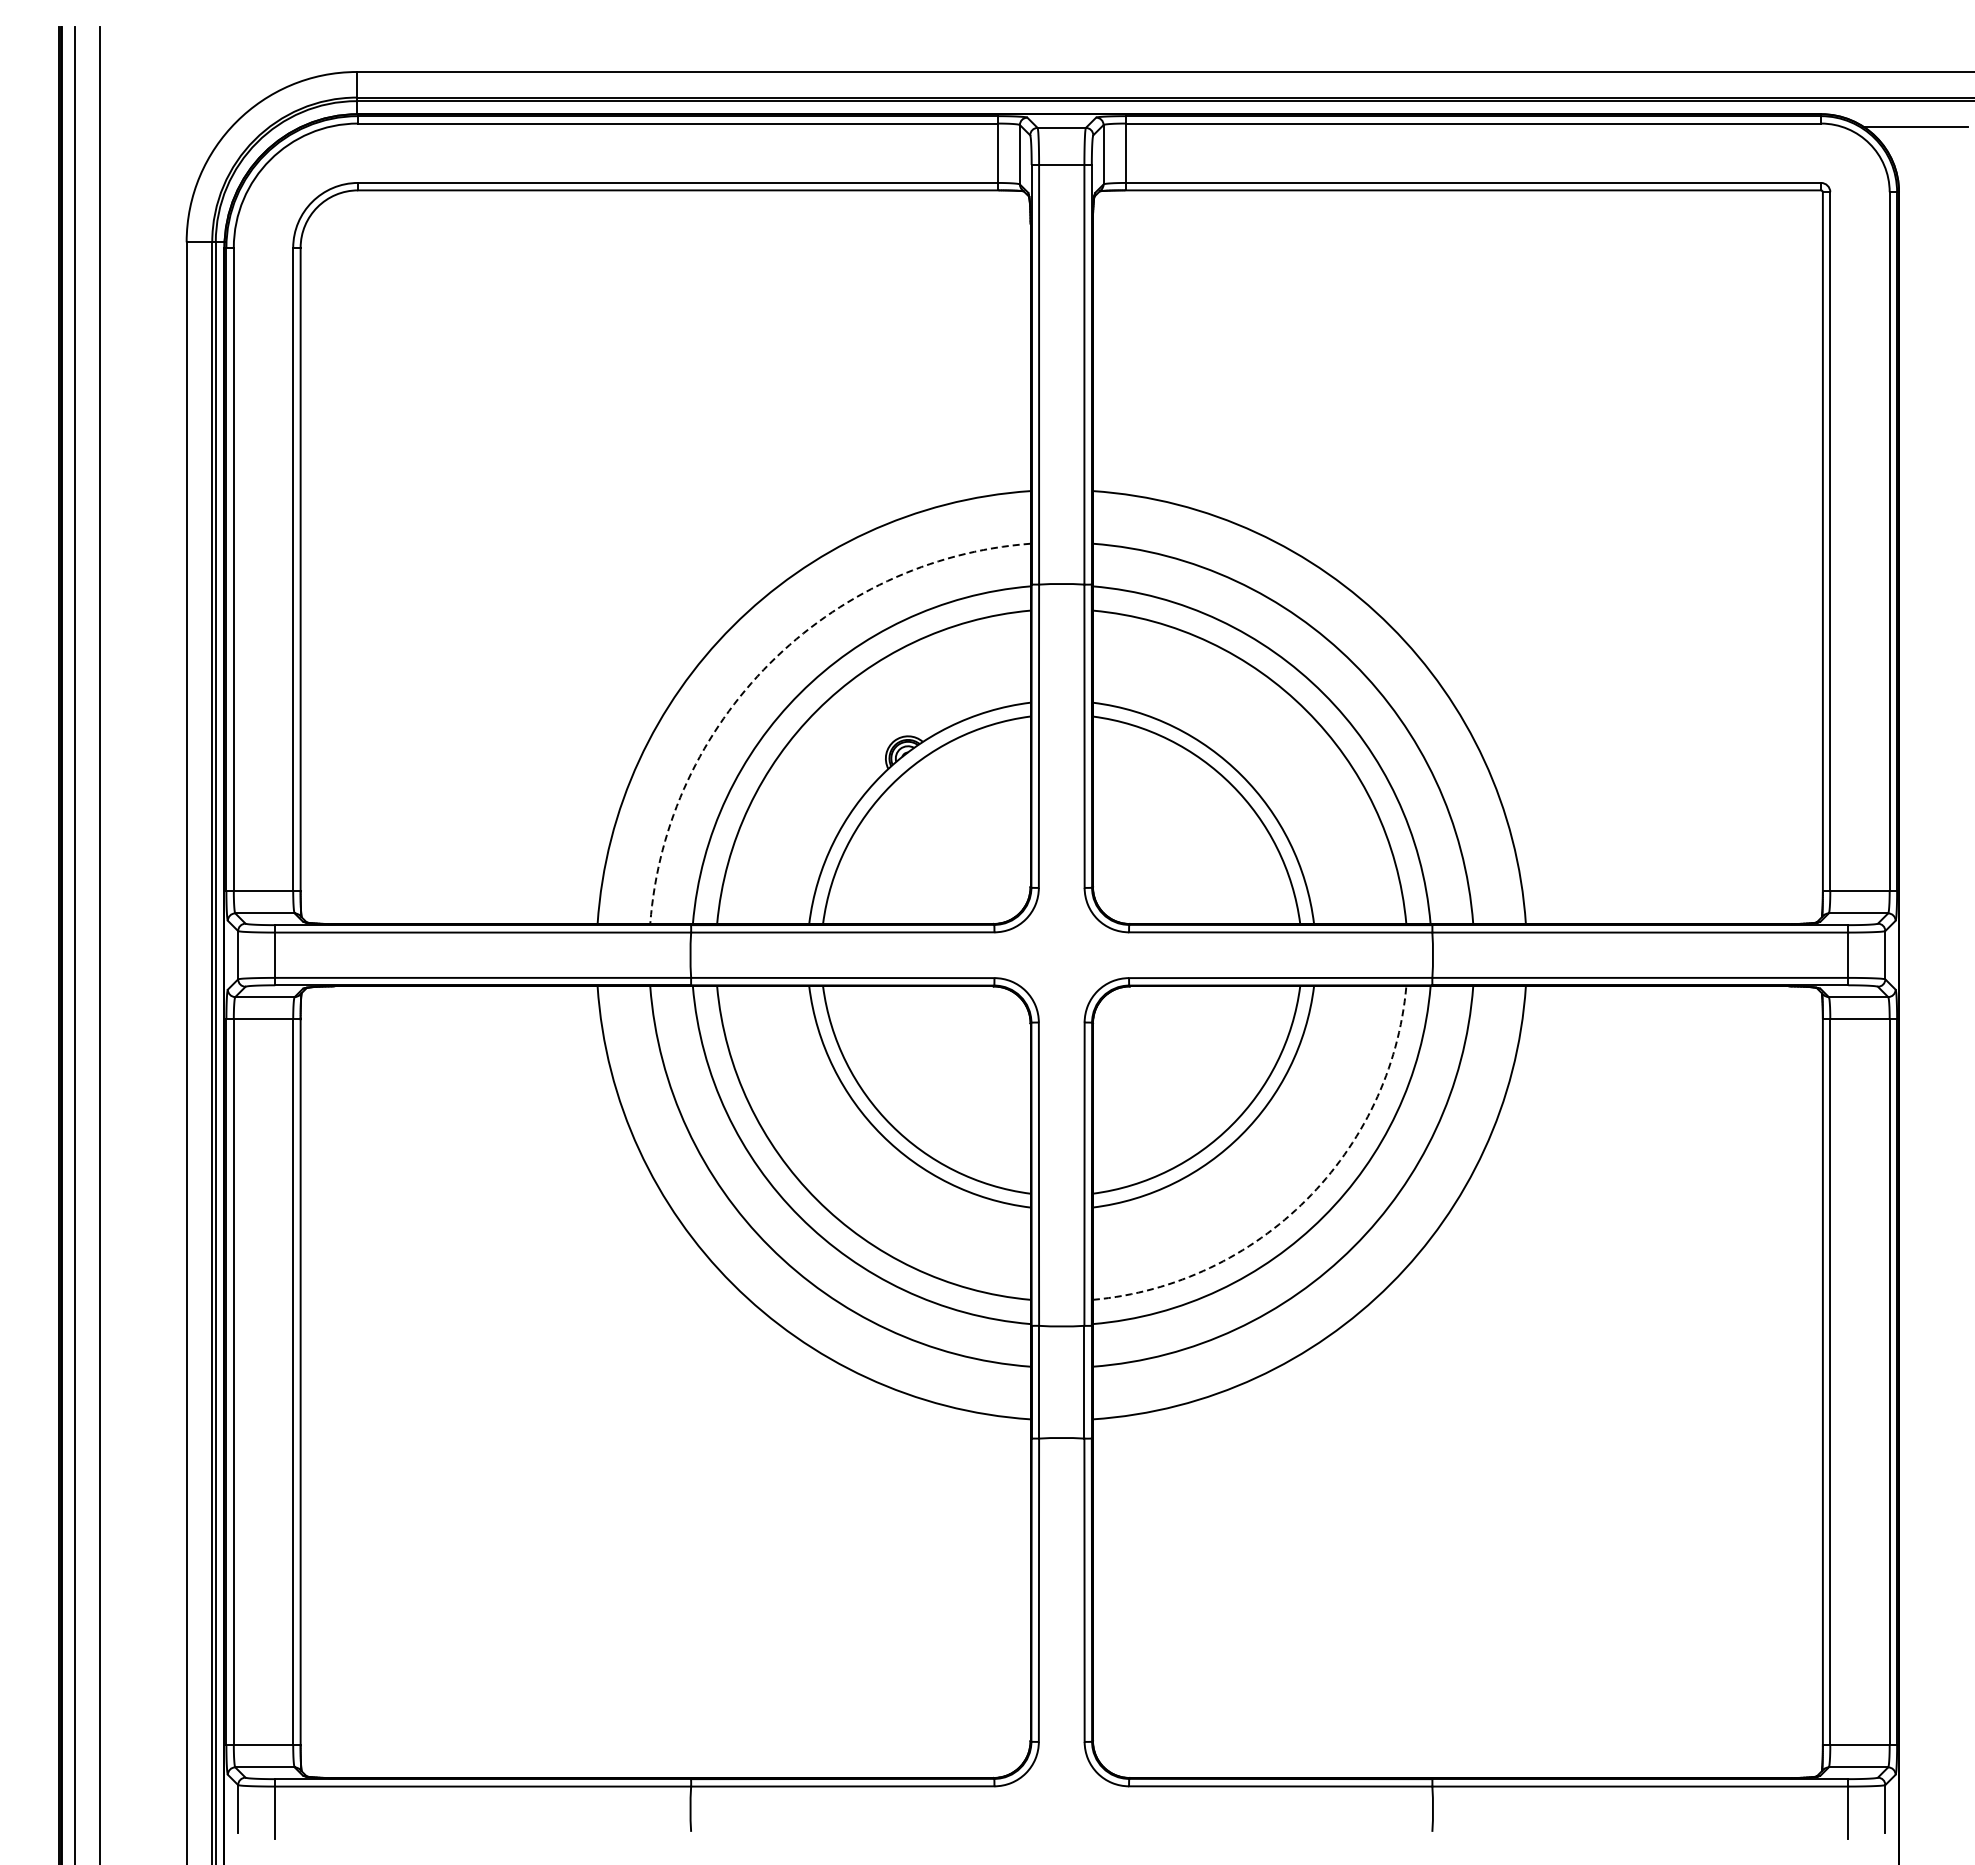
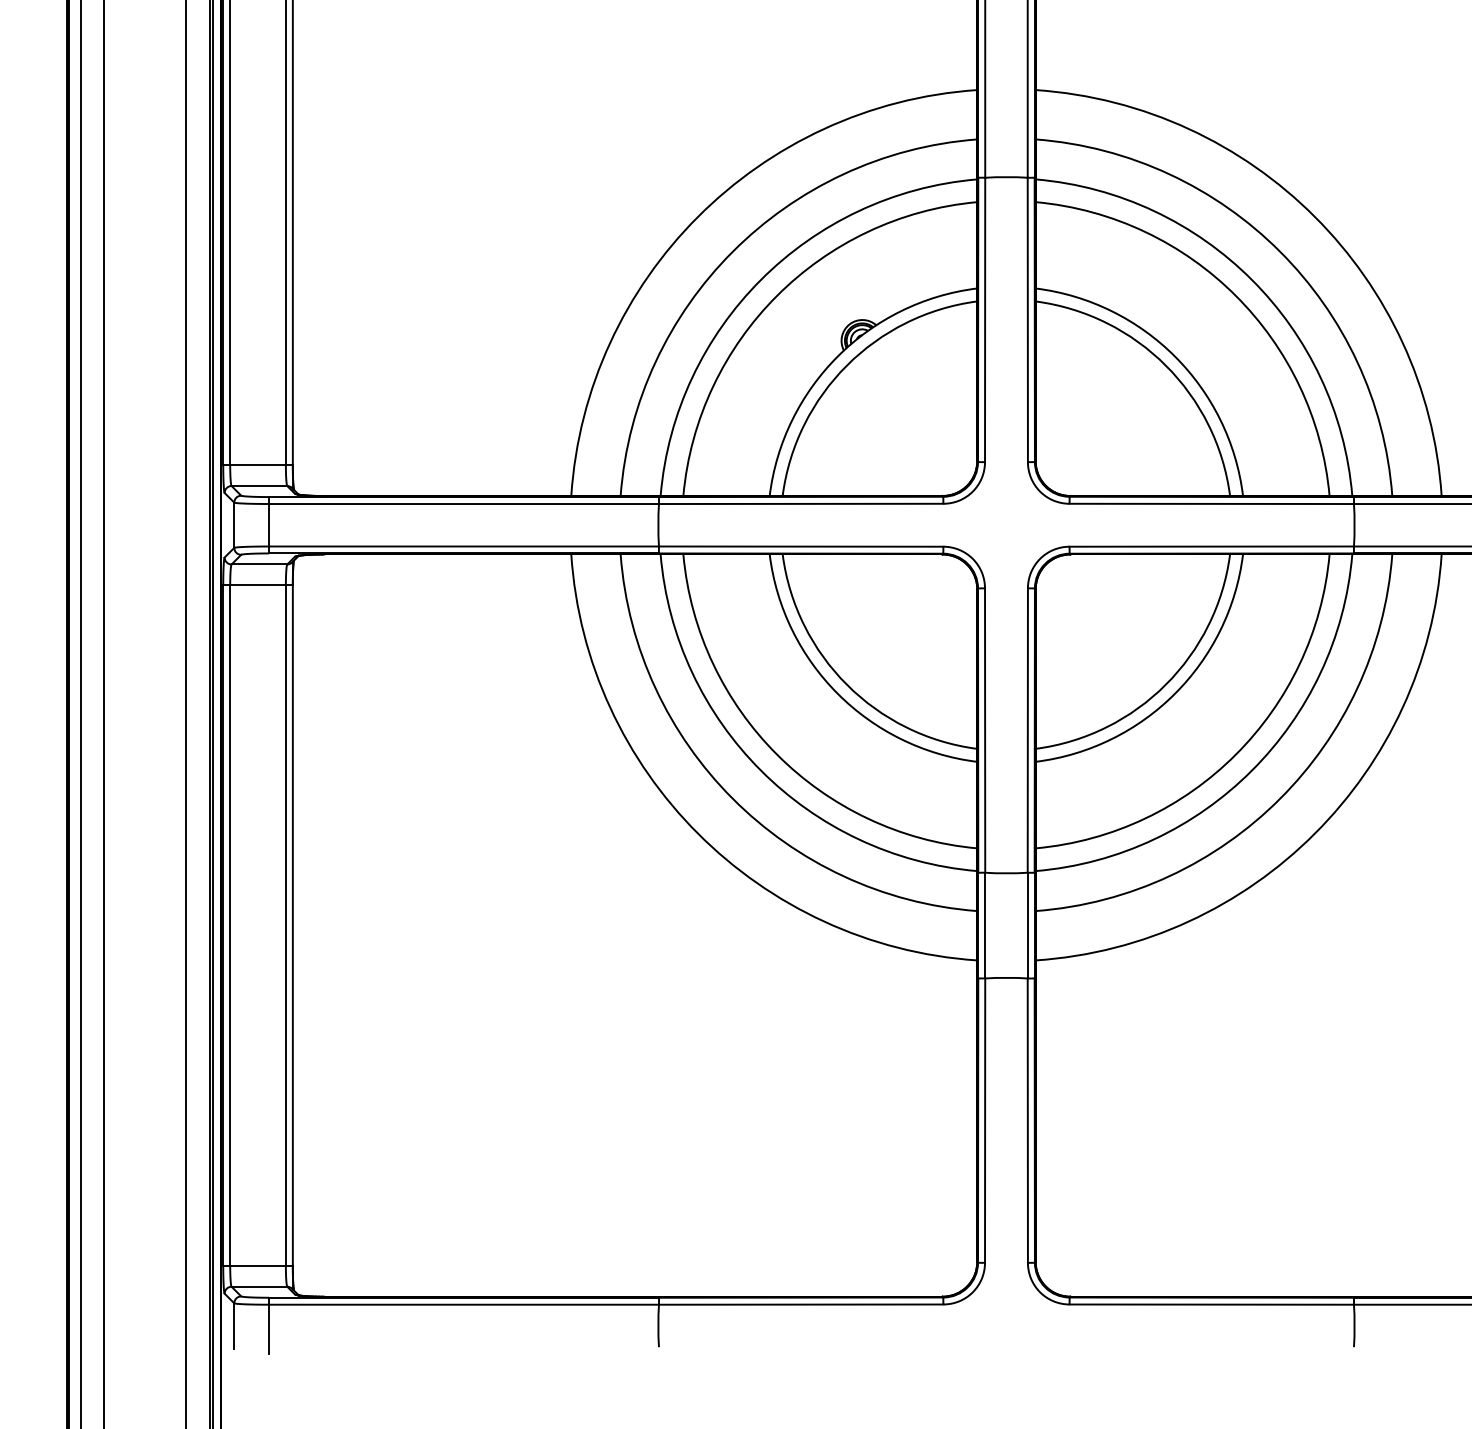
arc: (769, 663) -> (732, 251), dashed -> solid
arc: (1306, 1199) -> (1235, 754), dashed -> solid

